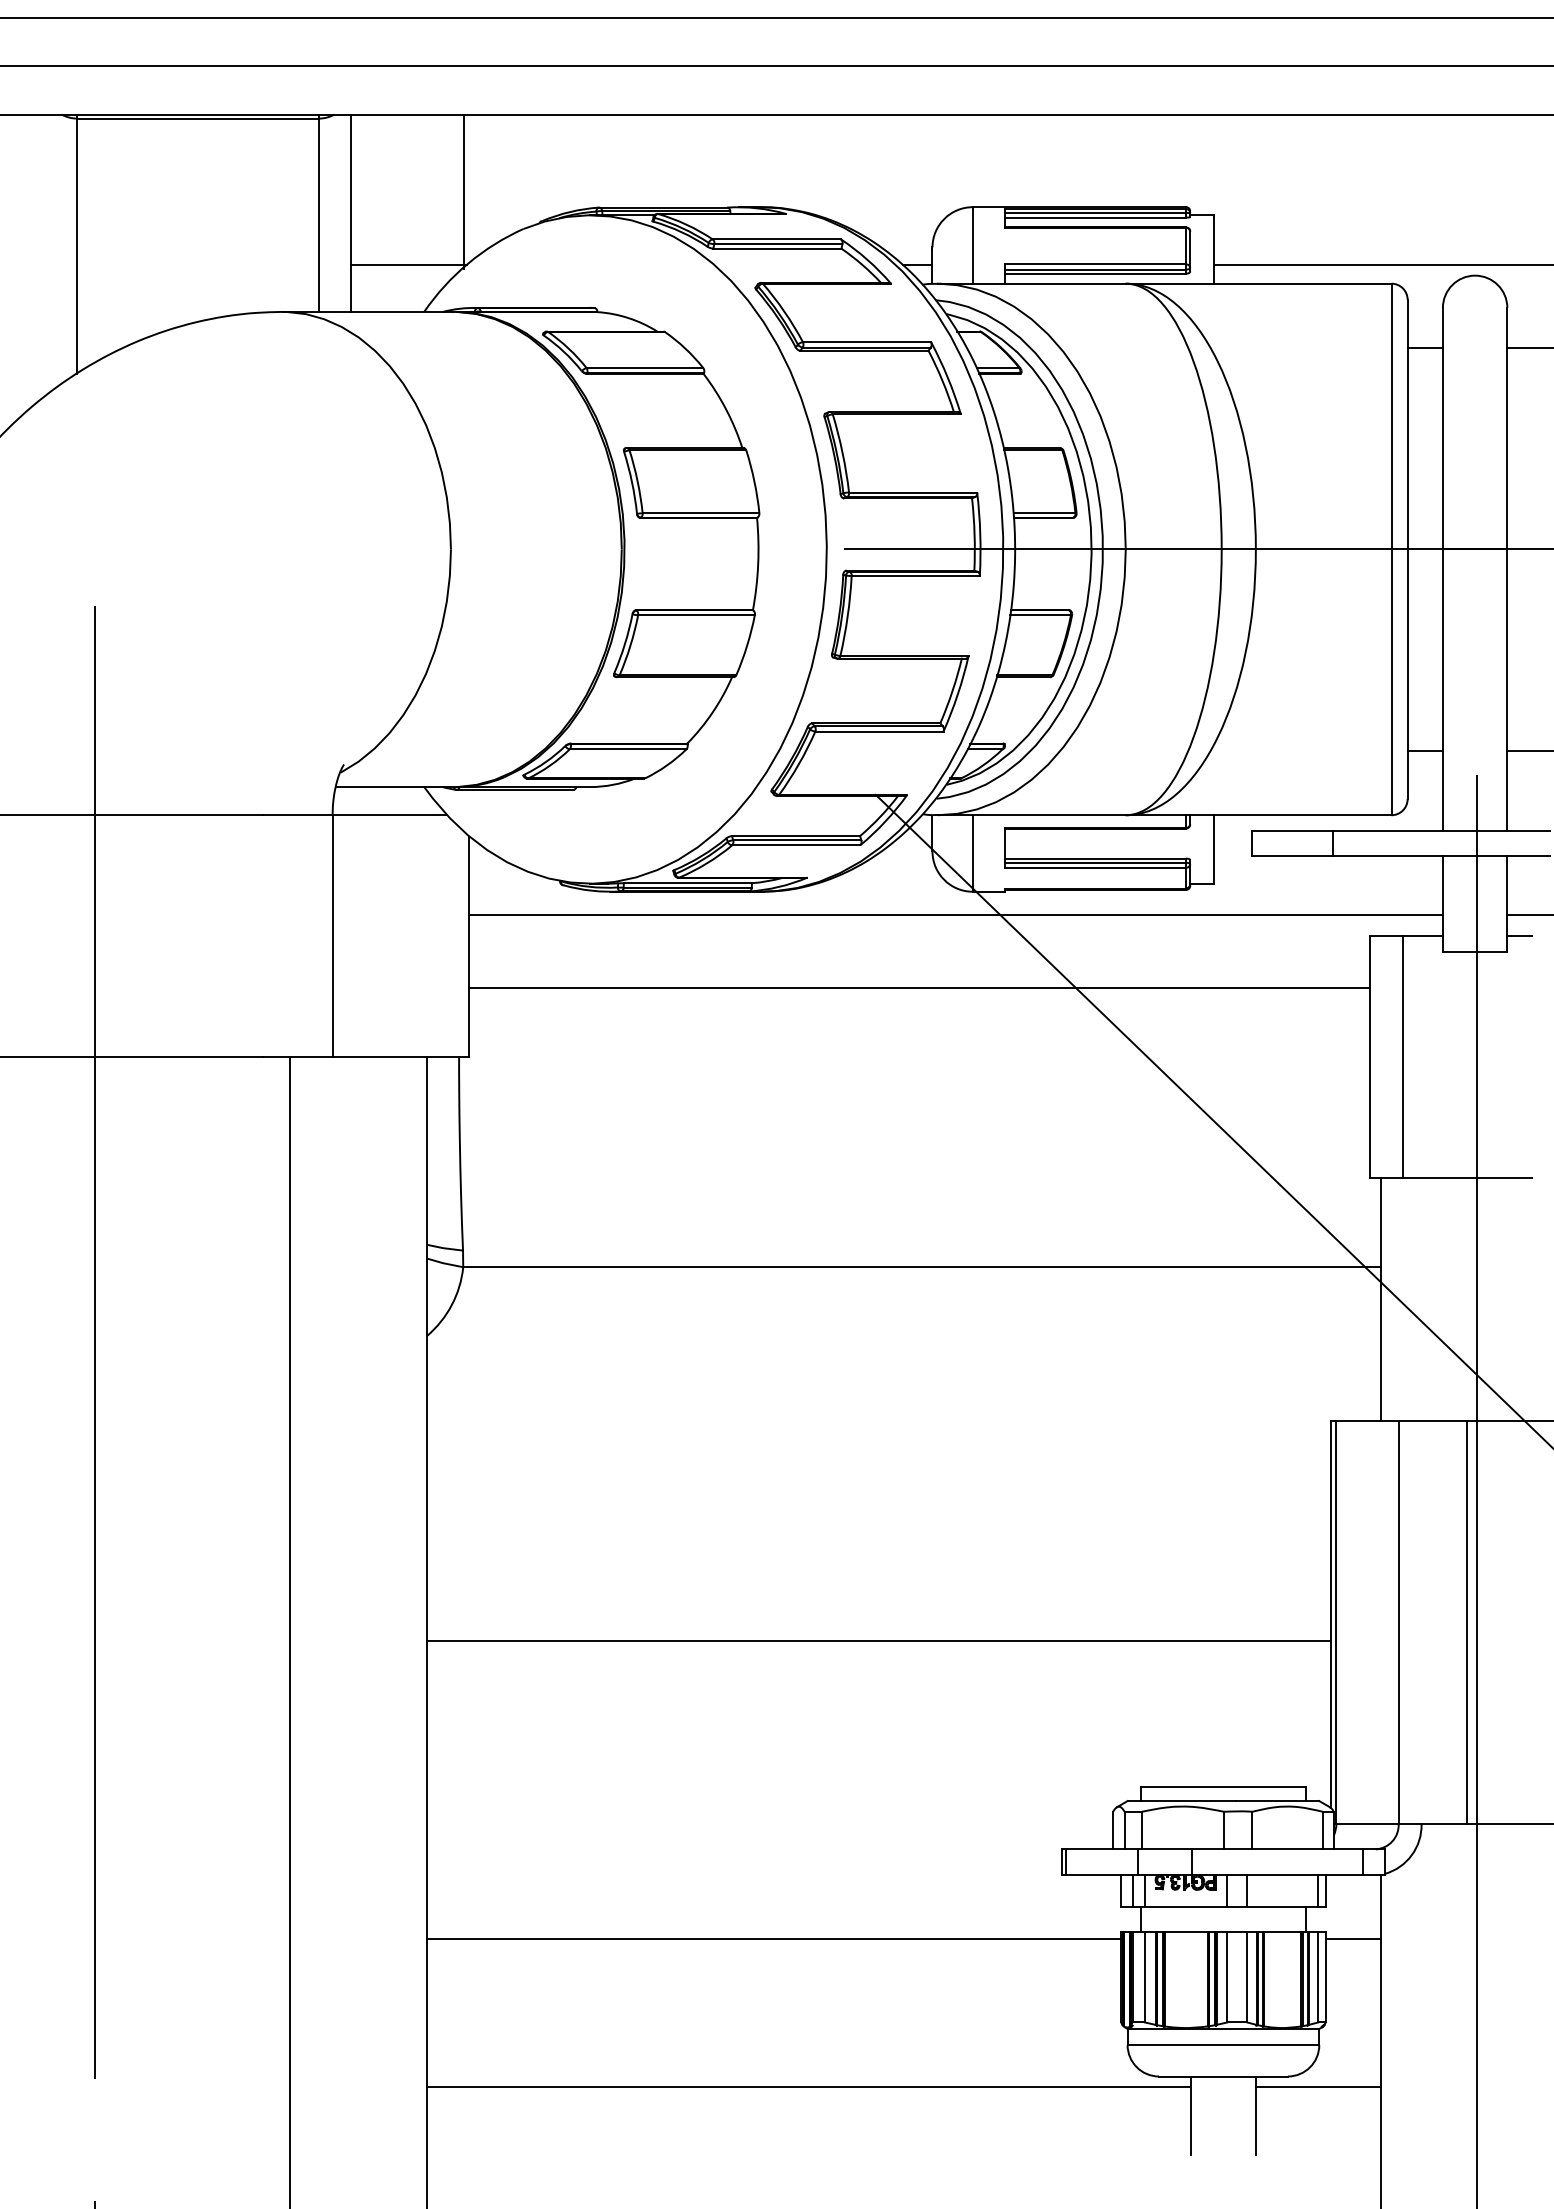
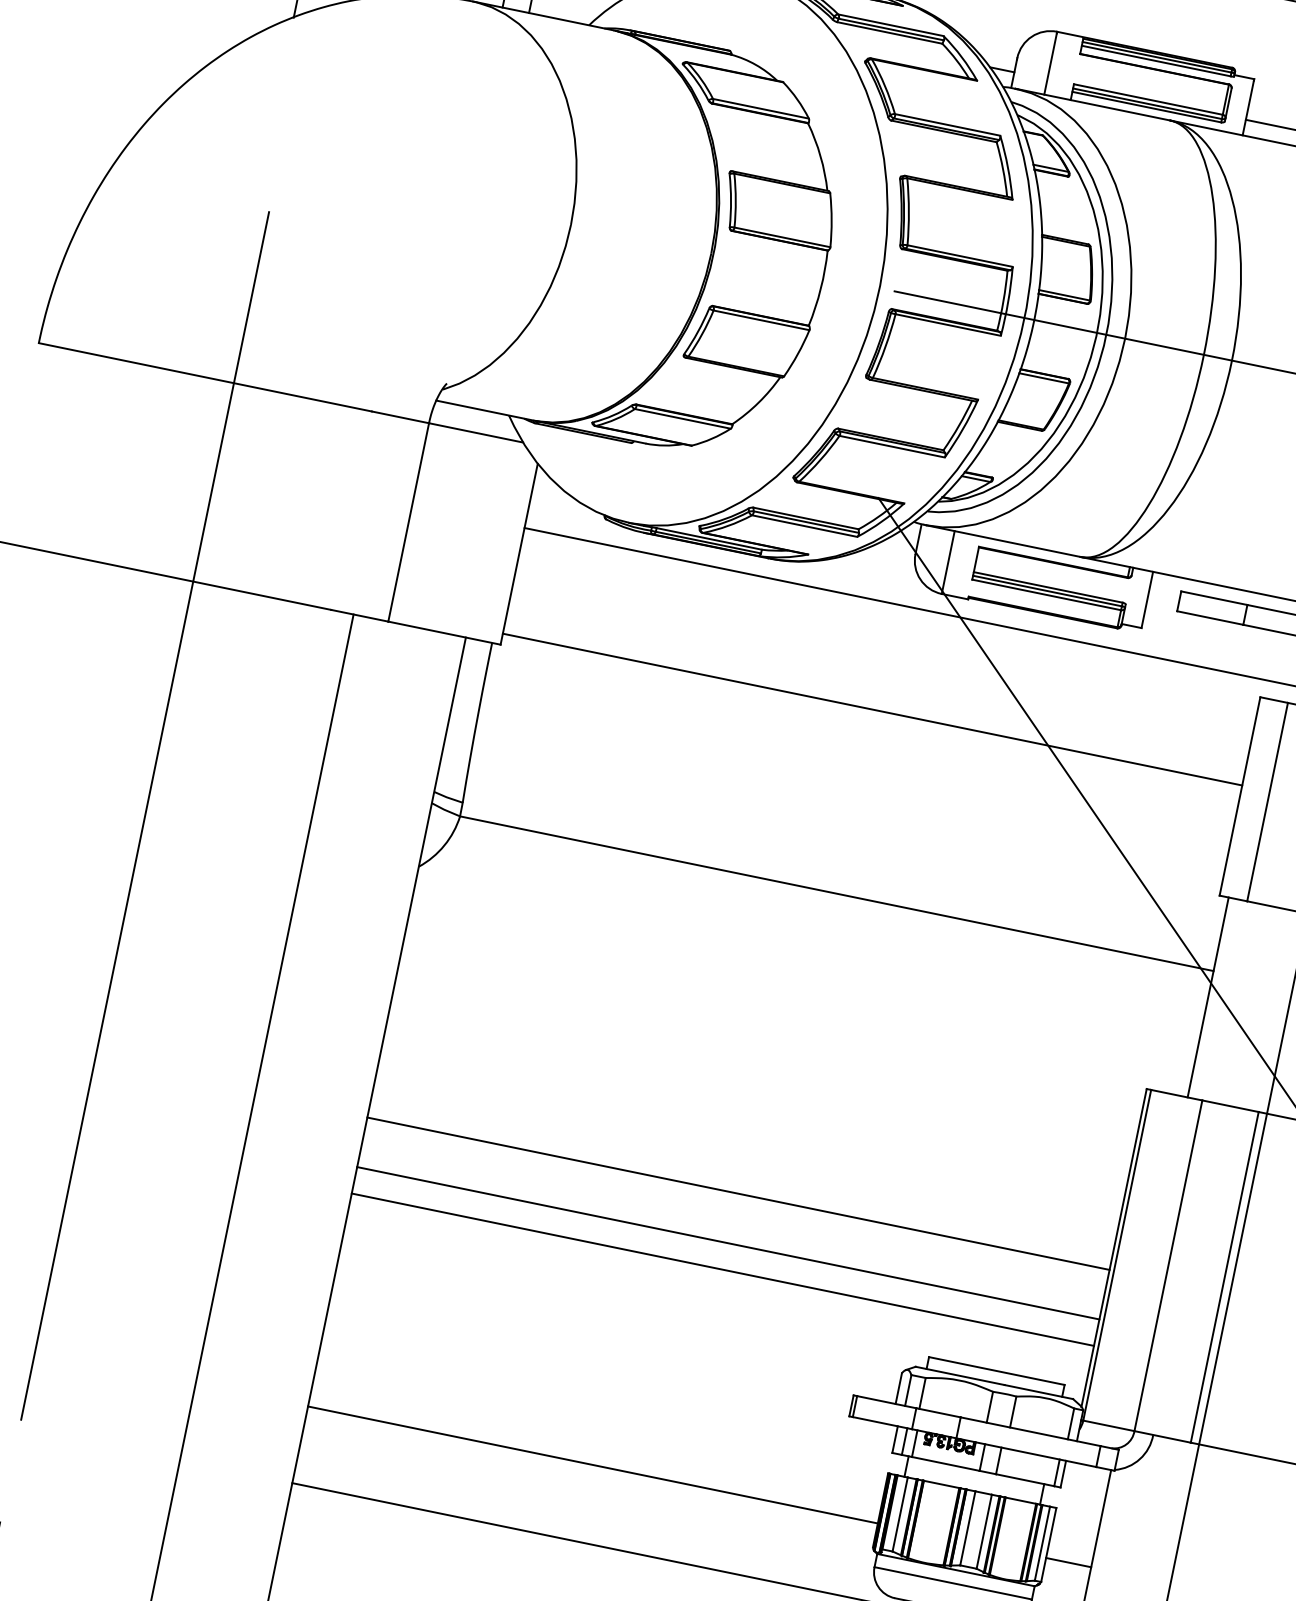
line: (919, 988) -> (872, 709), moved
line: (878, 1701) -> (727, 1243), added
line: (878, 1733) -> (722, 1269), added
line: (774, 1939) -> (593, 1465), moved
line: (1352, 1939) -> (1067, 1562), moved

